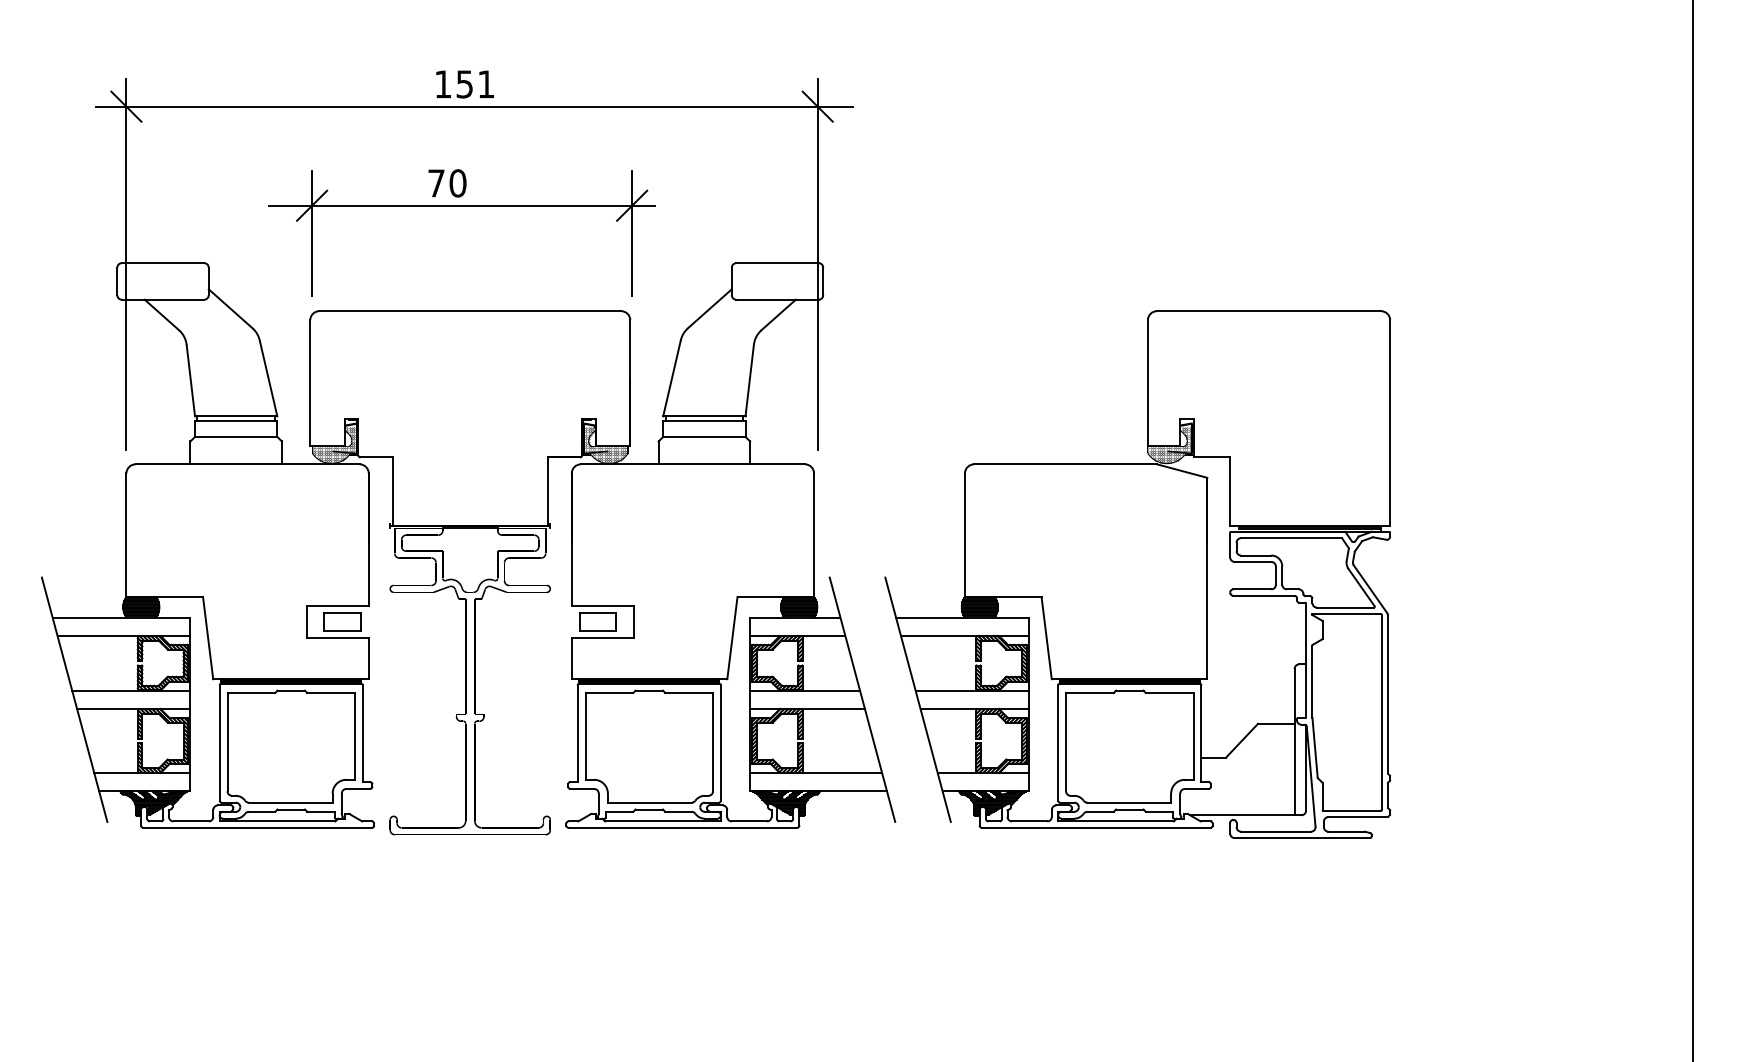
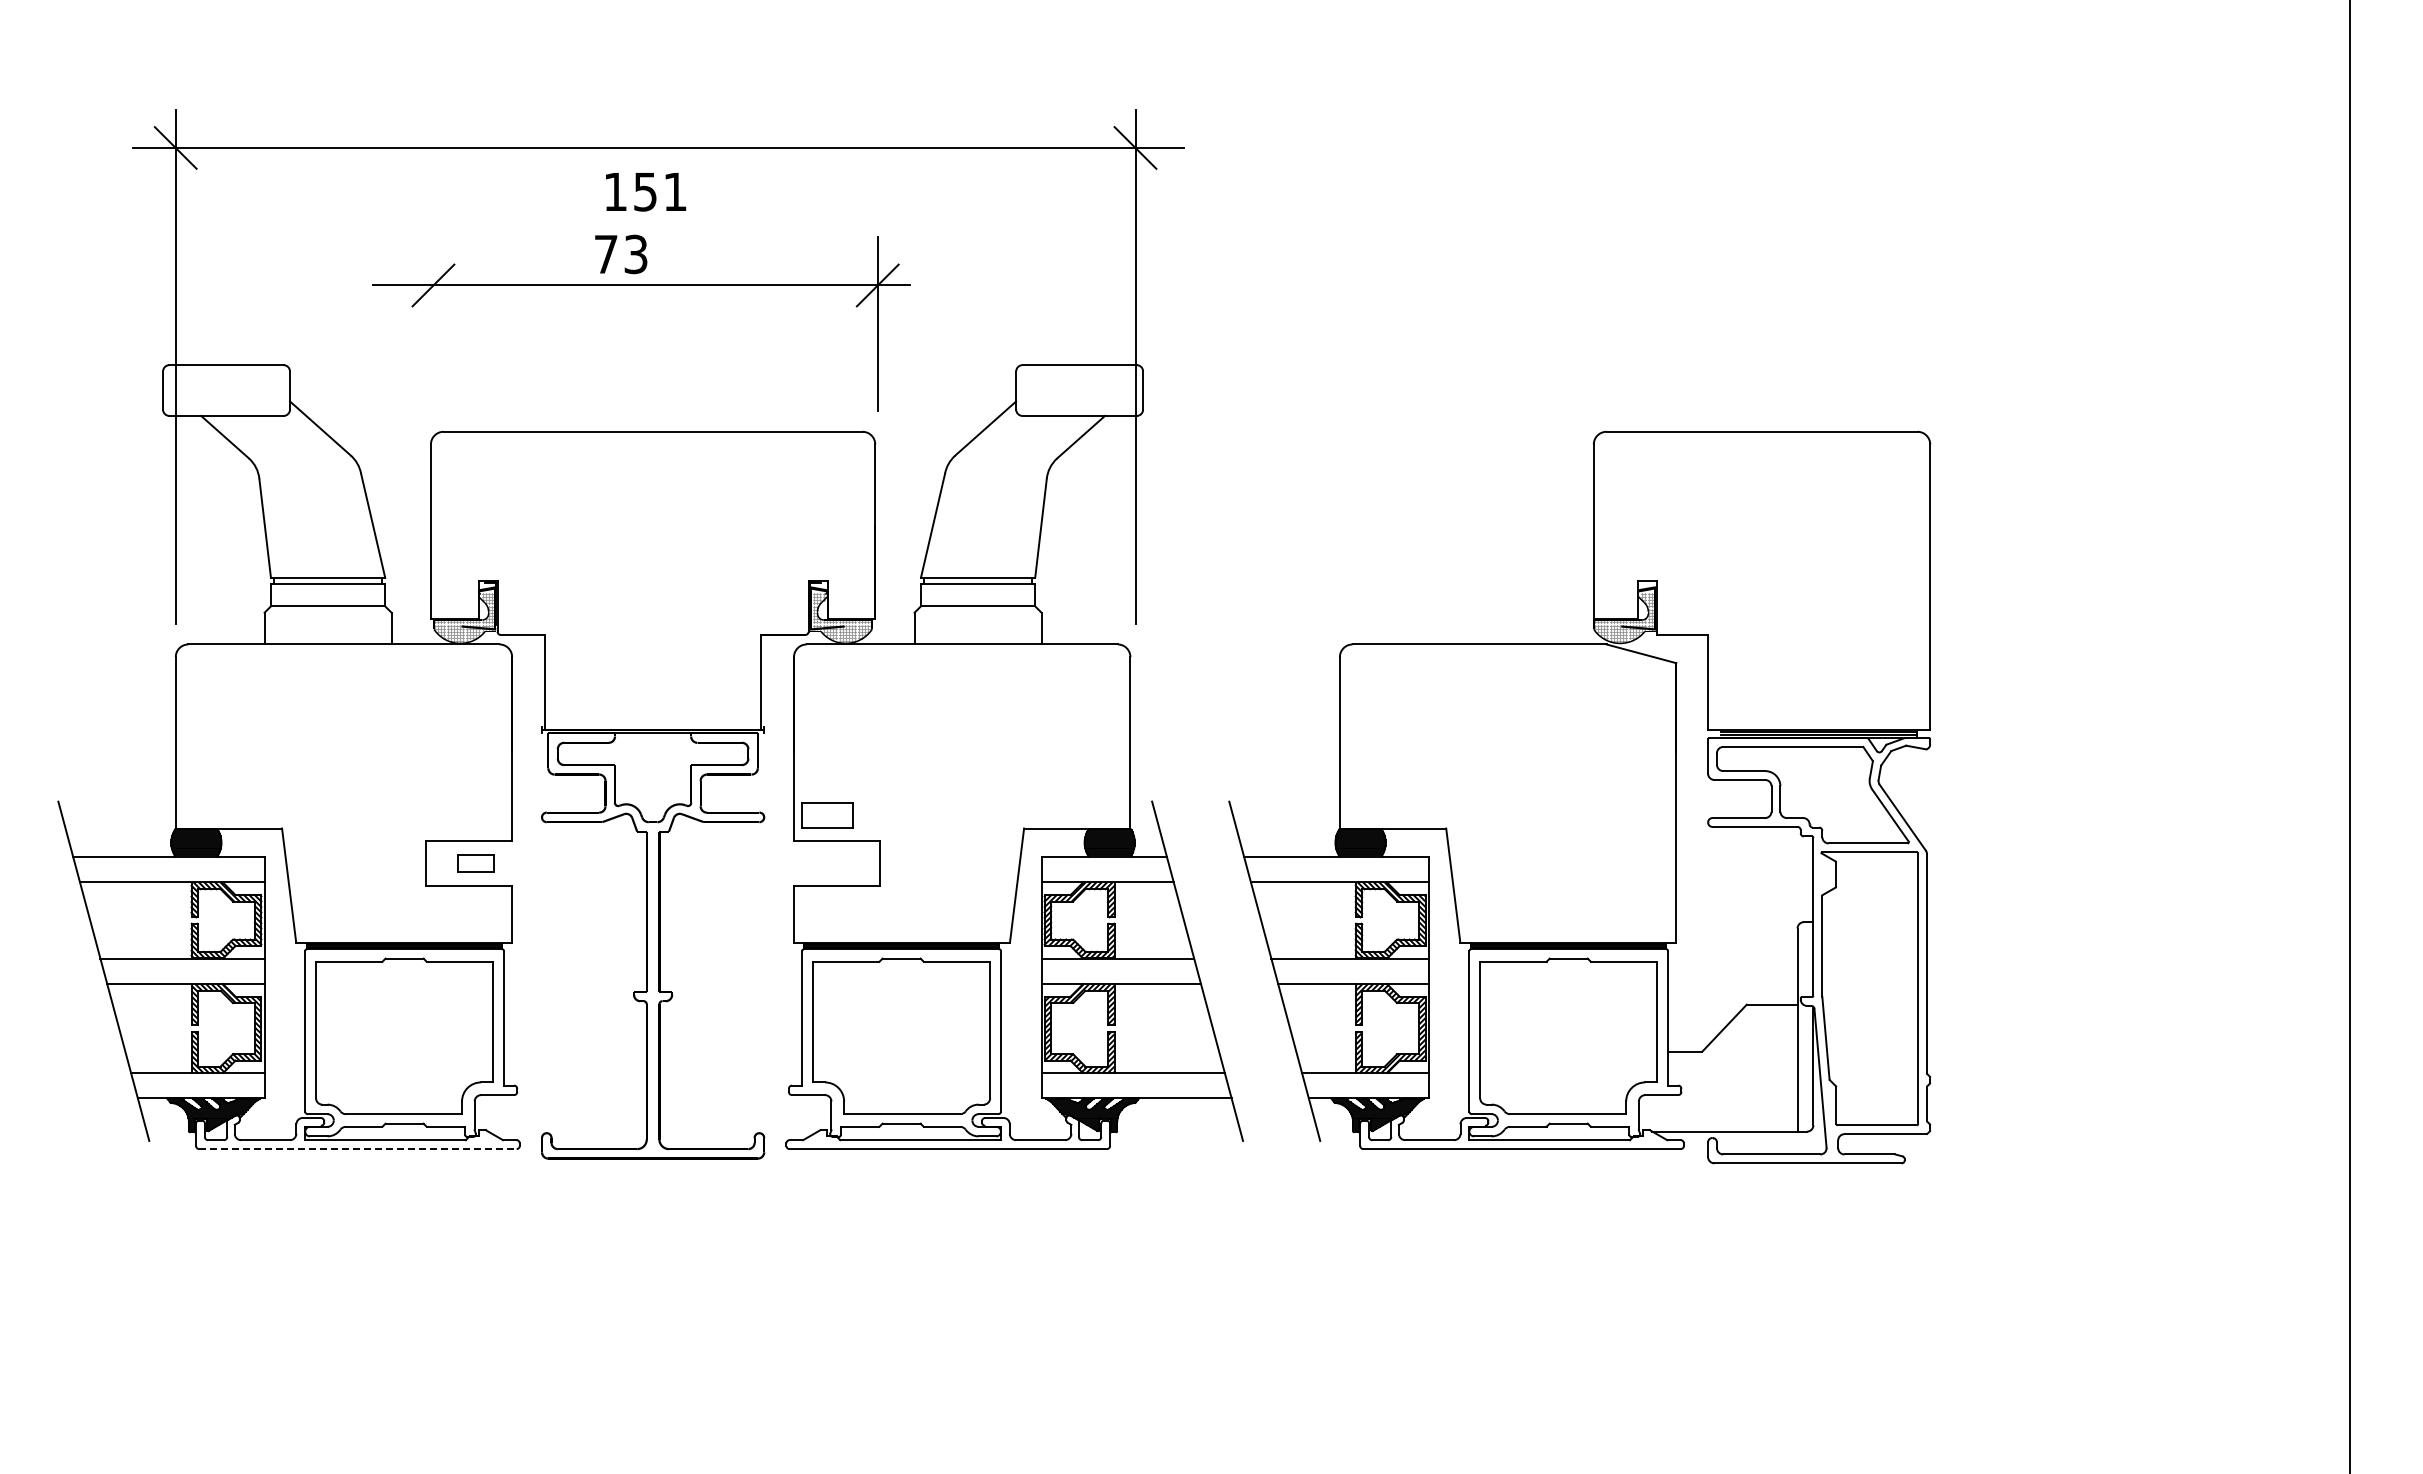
text: (465, 84) -> (646, 192), moved
text: (457, 183) -> (635, 254), 70 -> 73
line: (312, 233) -> (433, 324), removed
part: (342, 622) -> (475, 863), size x0.7
part: (598, 622) -> (827, 815), moved
line: (257, 828) -> (357, 1149), solid -> dashed

